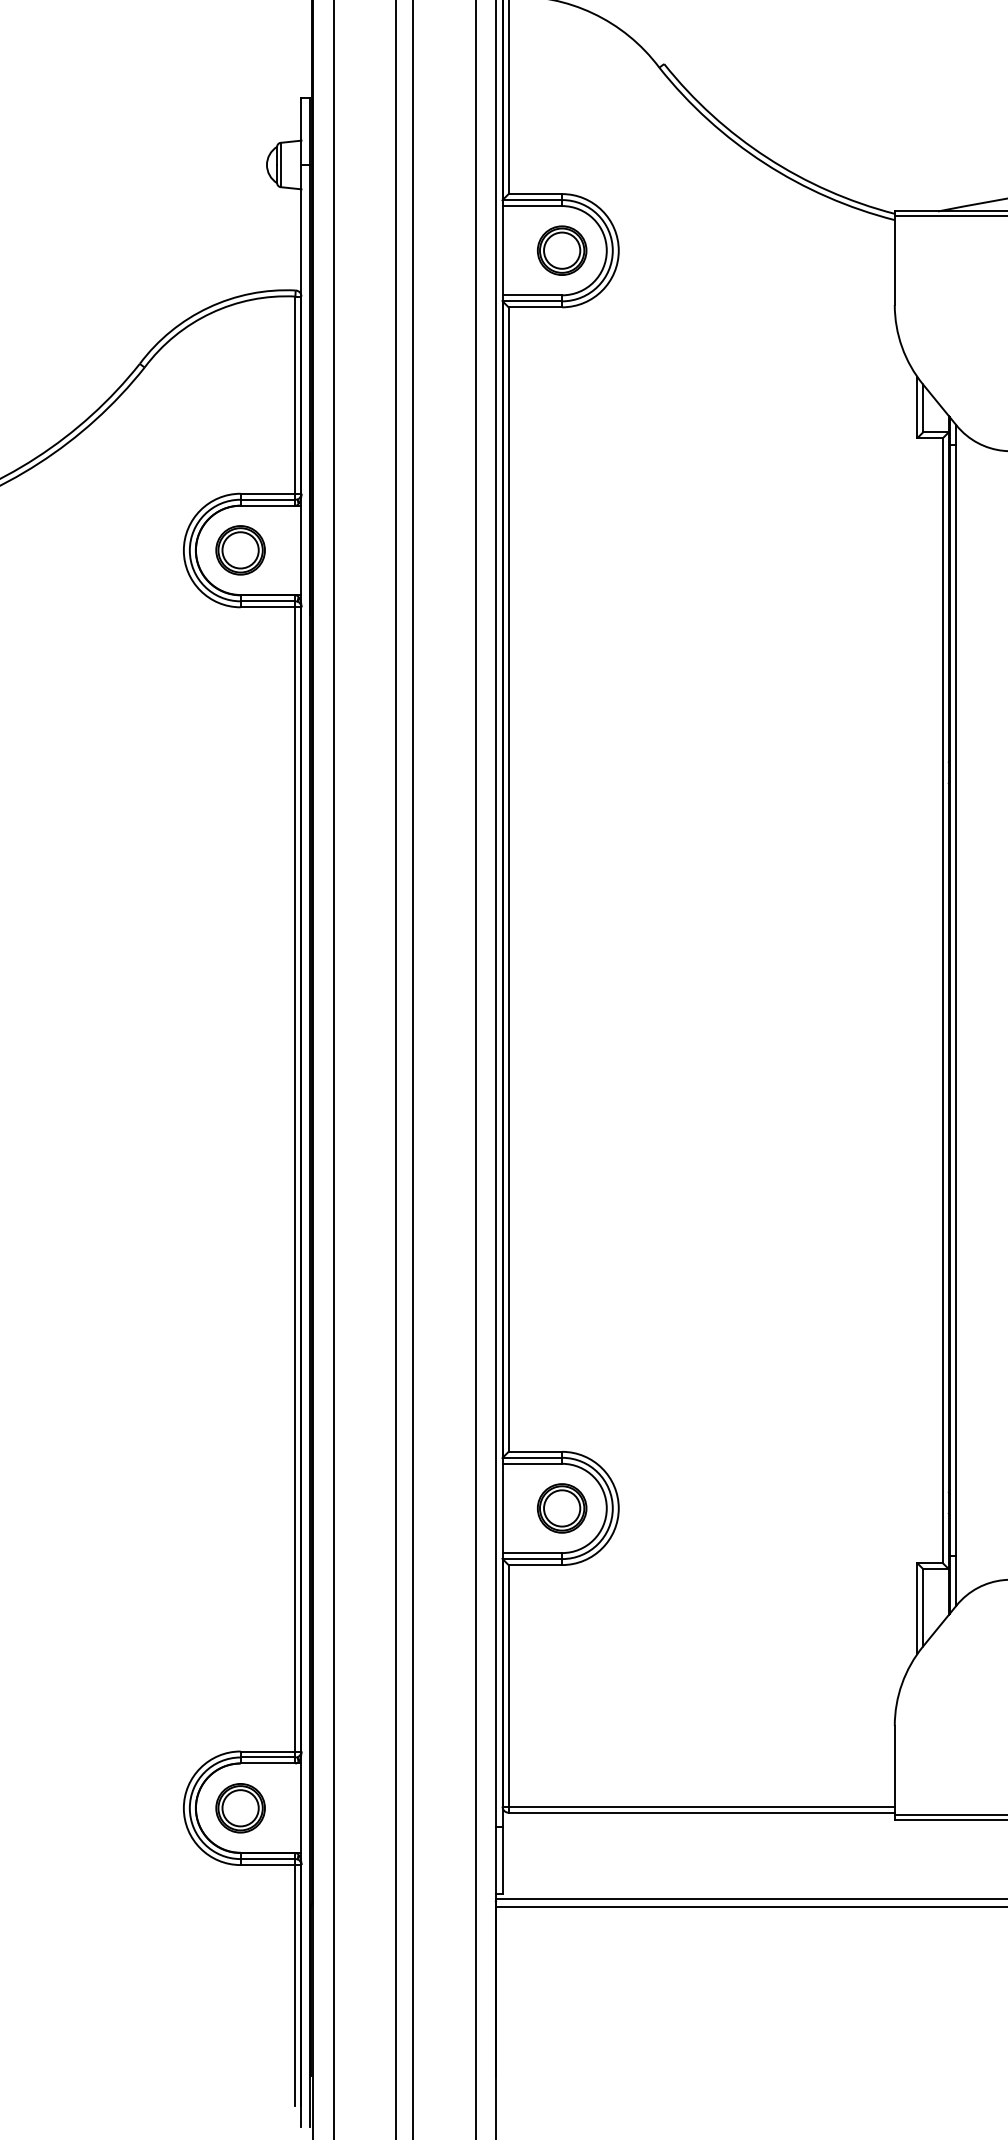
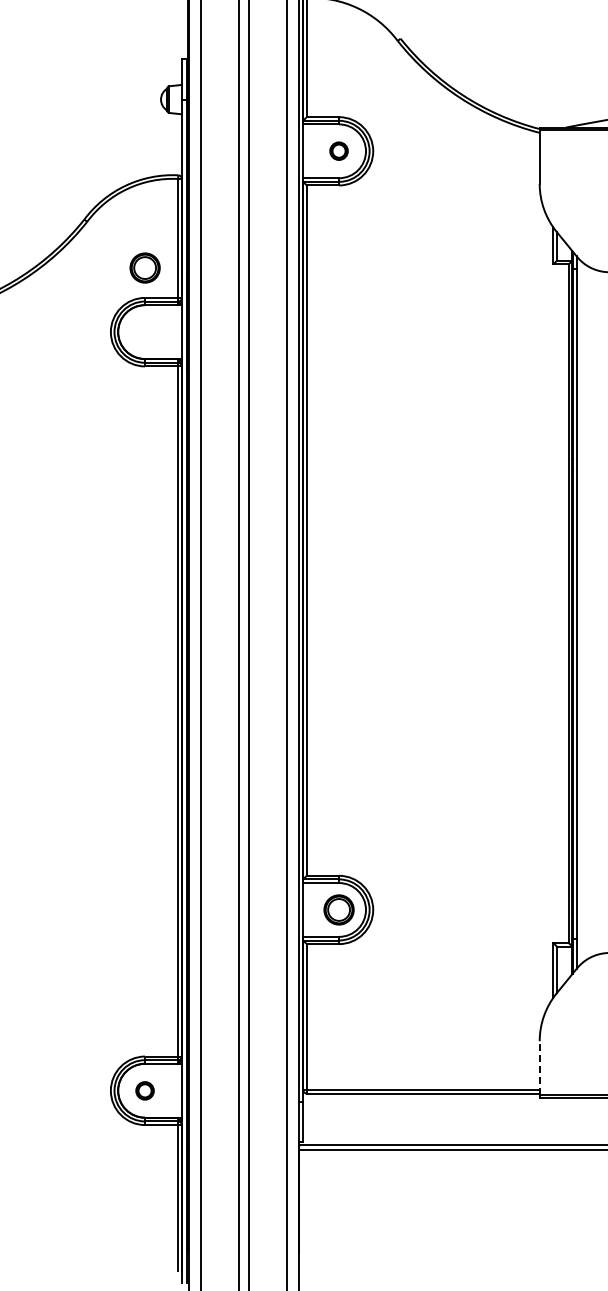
part: (561, 249) -> (338, 150), size x0.6
part: (239, 549) -> (144, 267), moved
line: (894, 1771) -> (539, 1068), solid -> dashed
part: (239, 1807) -> (144, 1090), size x0.6

